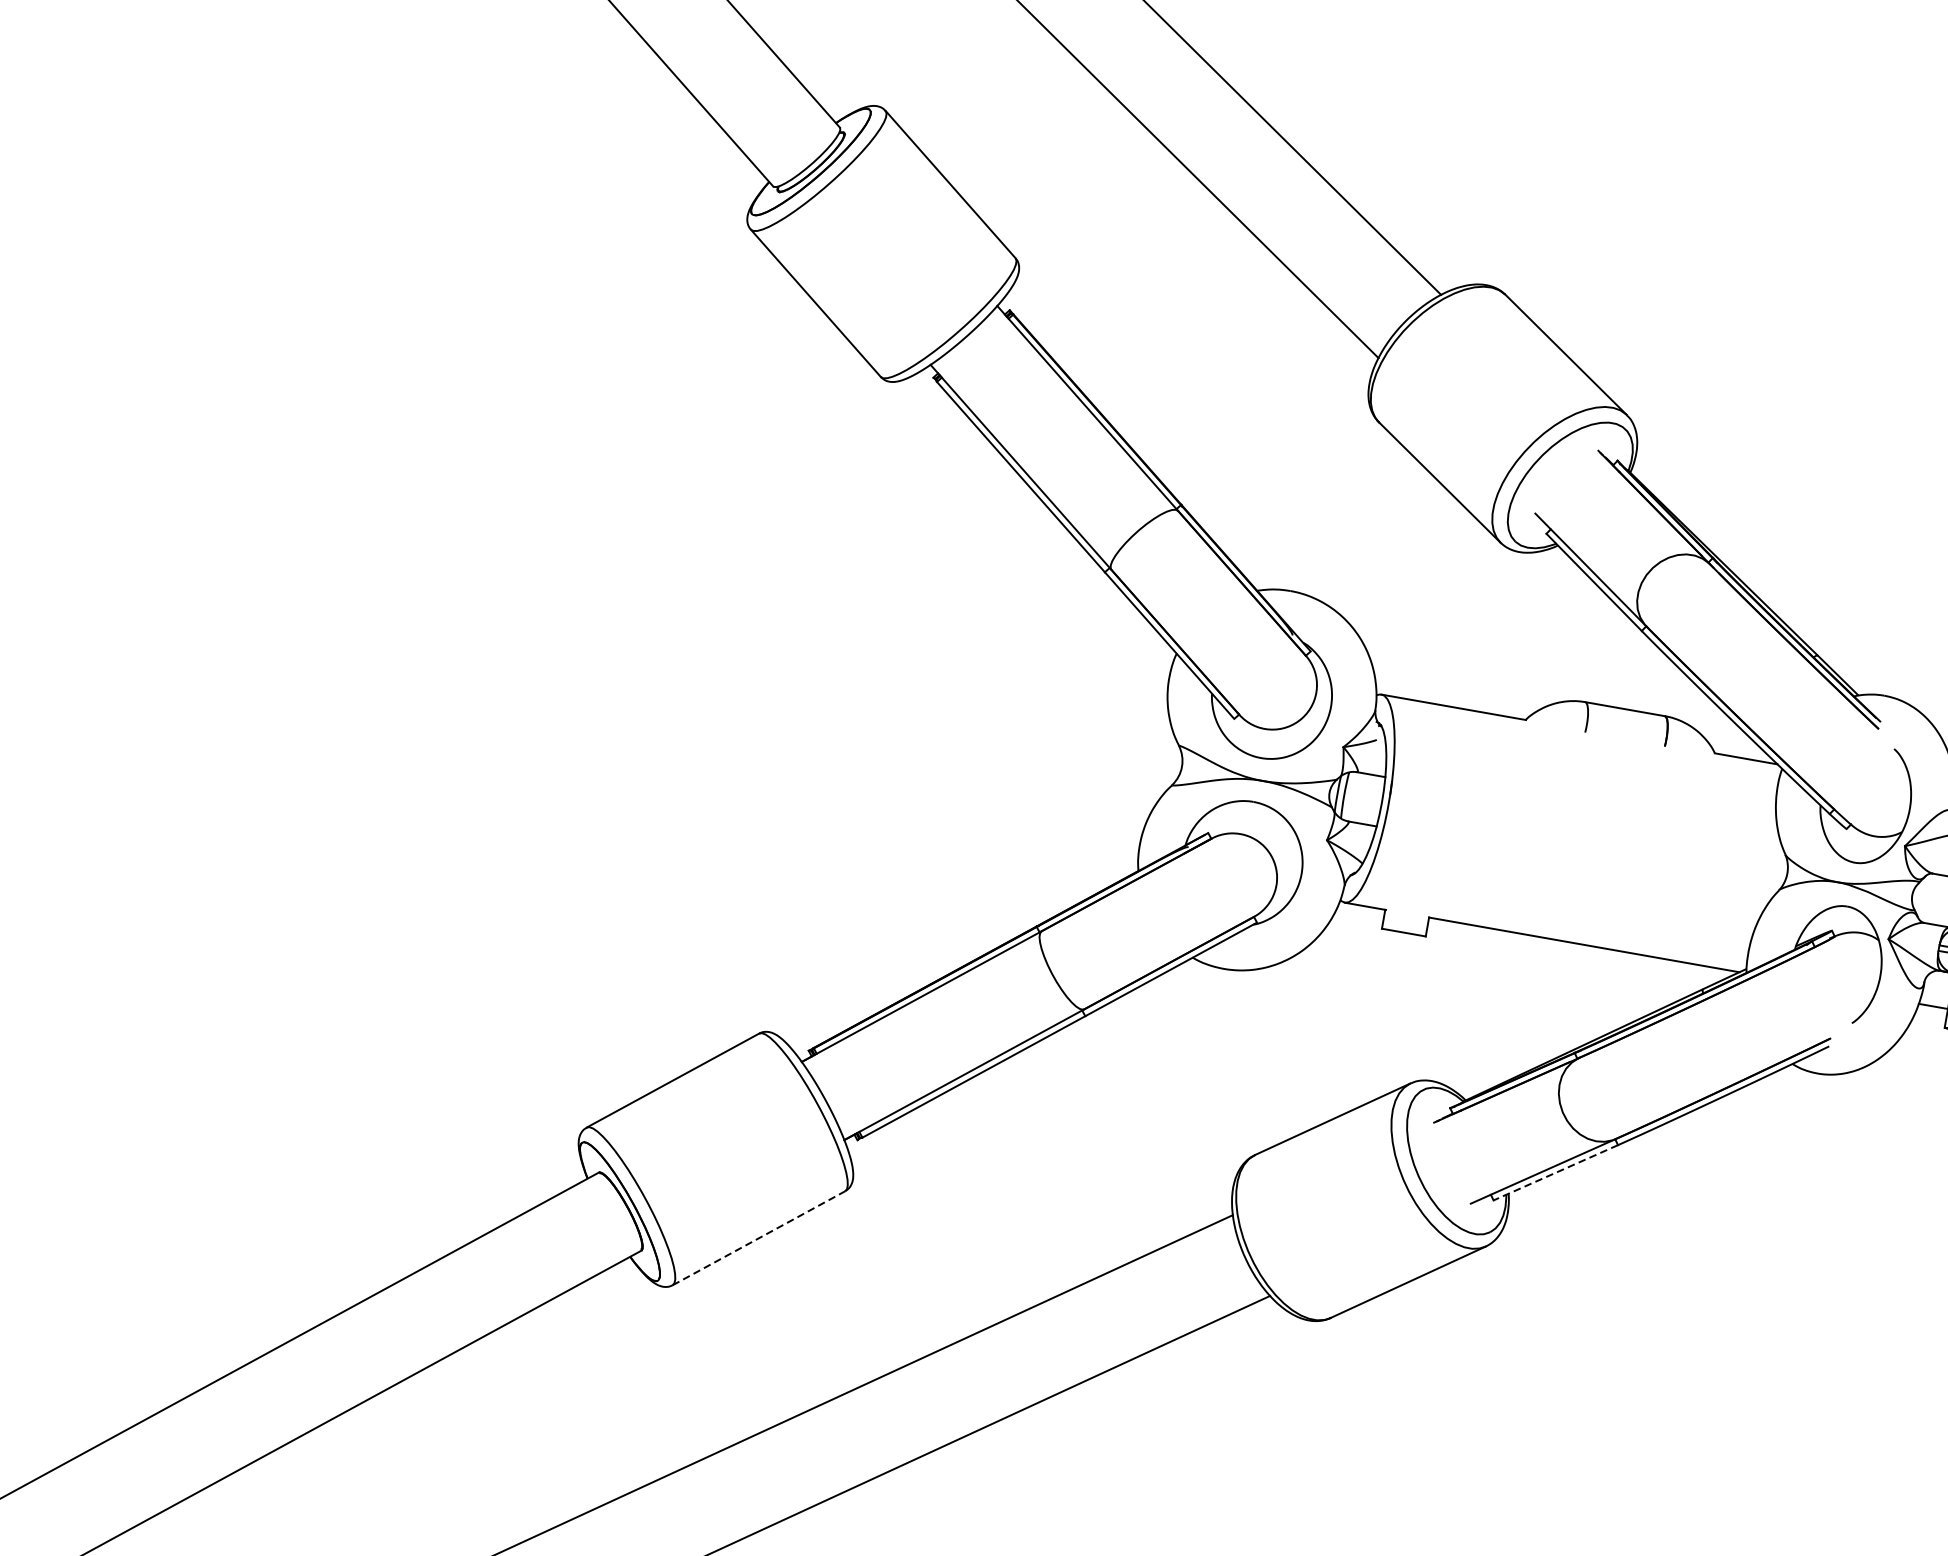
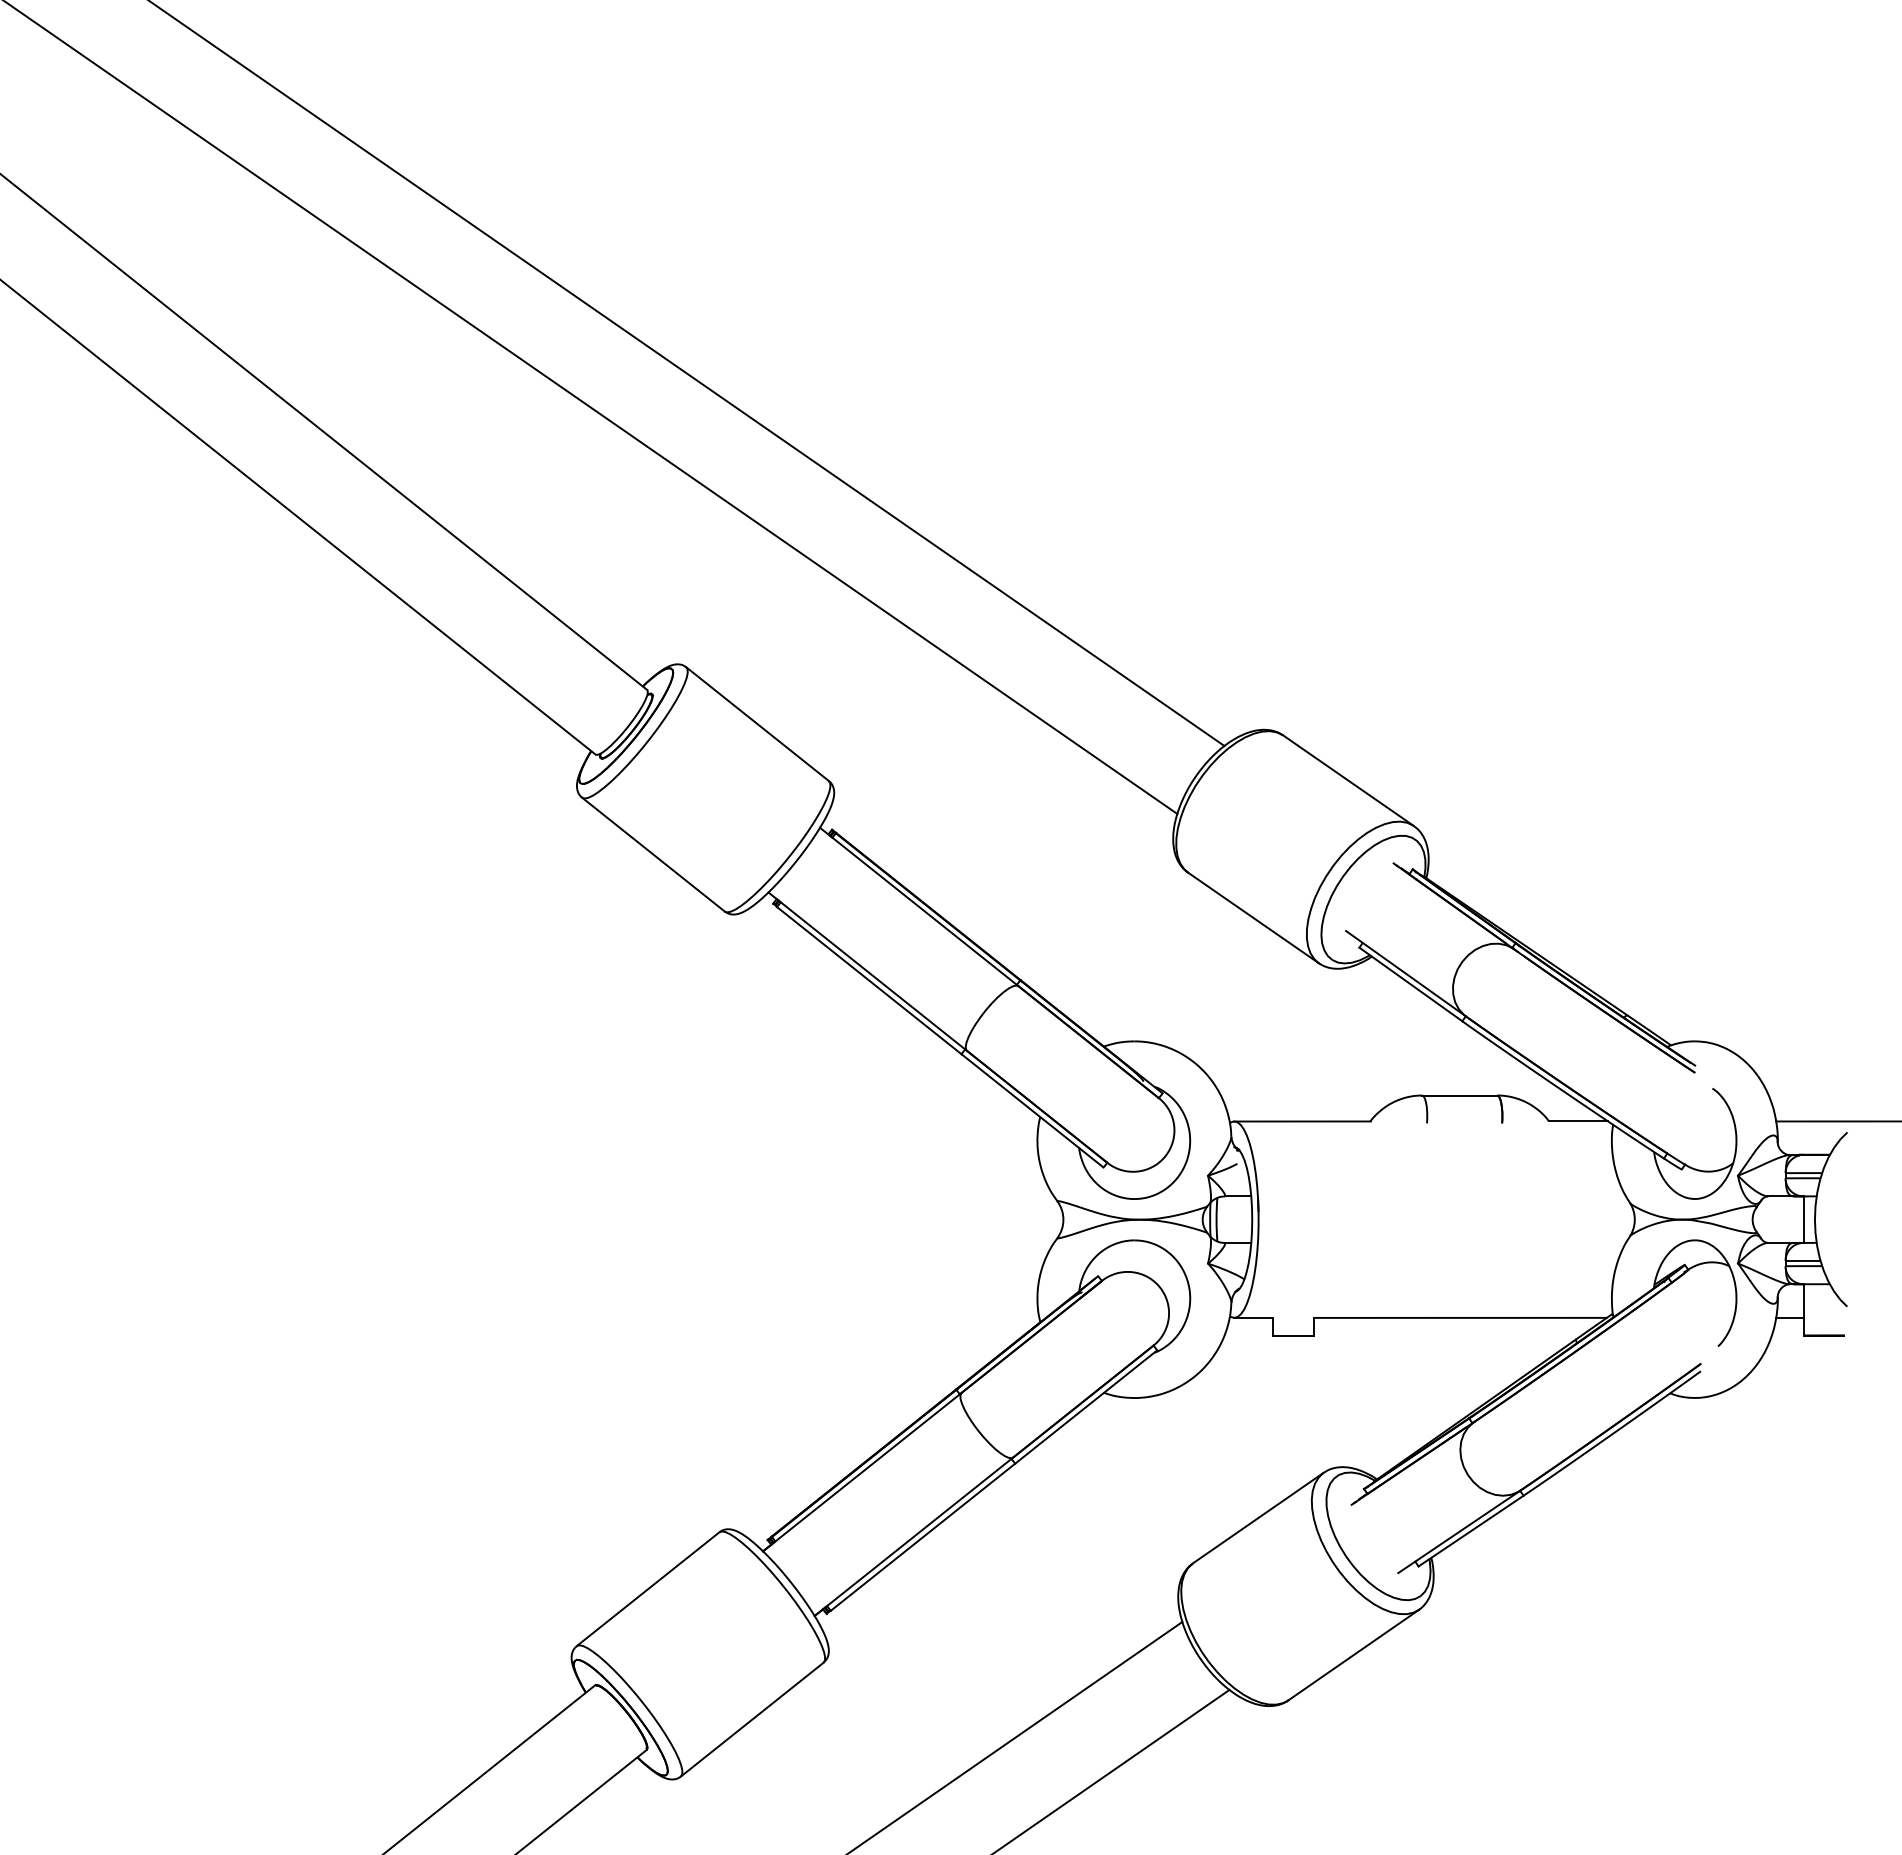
line: (1555, 1173) -> (1470, 1531), dashed -> solid
line: (759, 1238) -> (752, 1719), dashed -> solid

